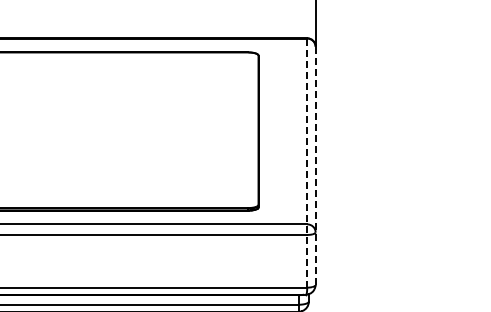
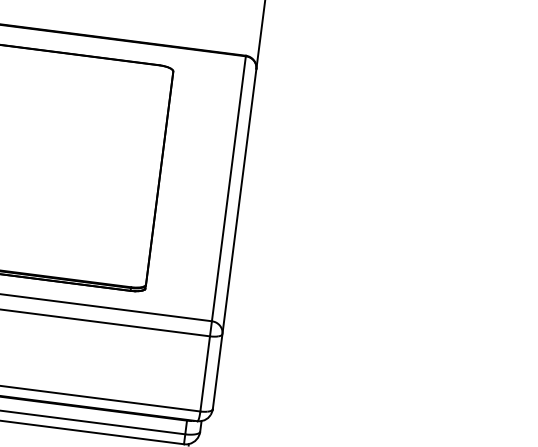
line: (307, 162) -> (223, 233), dashed -> solid
line: (315, 165) -> (234, 238), dashed -> solid

